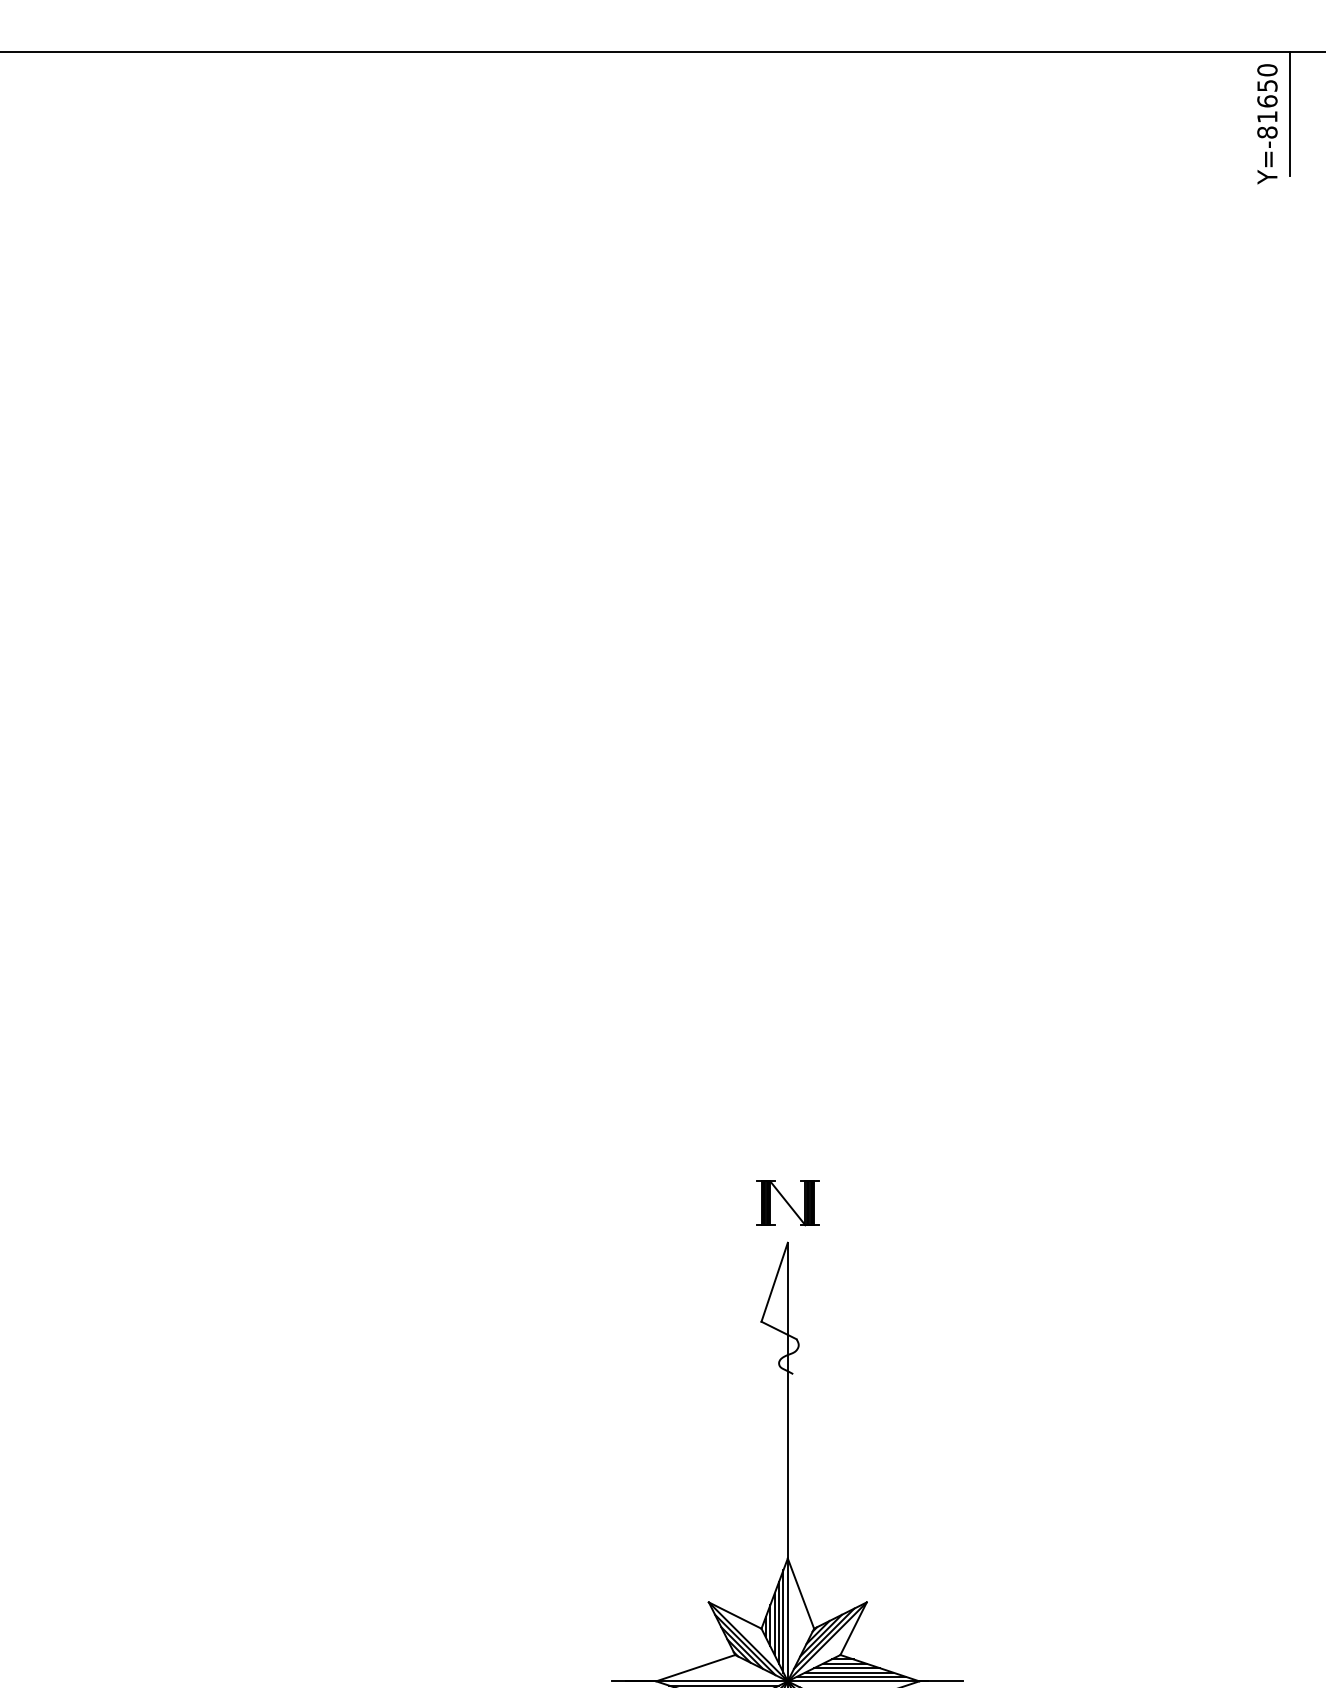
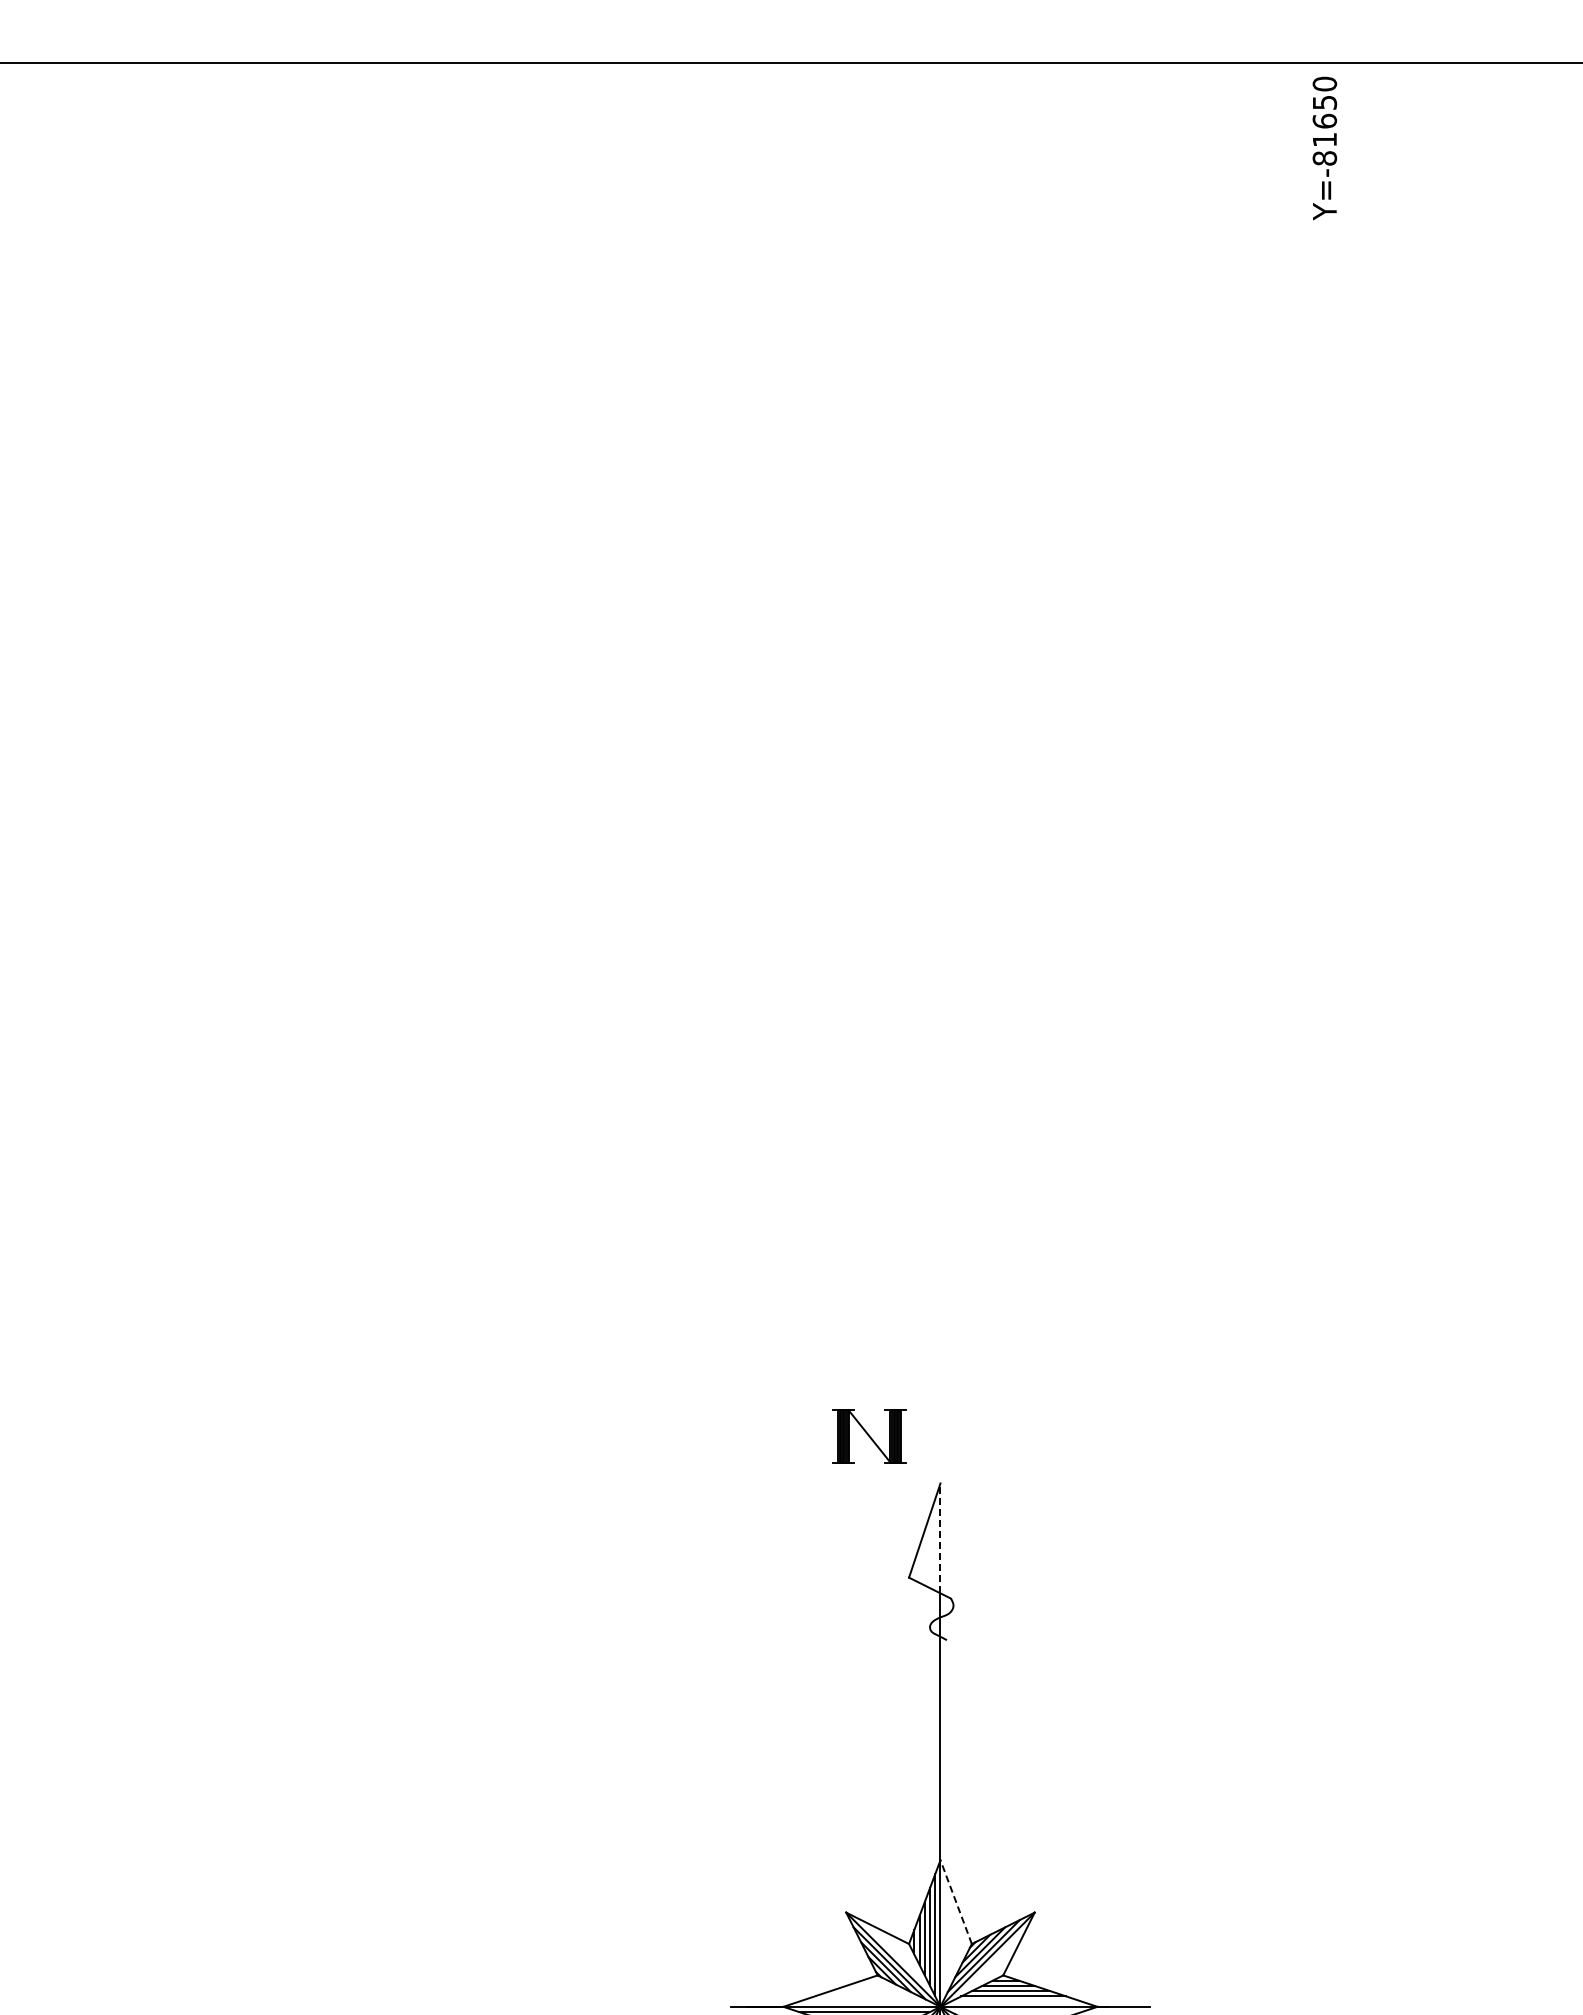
line: (1290, 114) -> (1540, 136), removed
text: (1267, 124) -> (1324, 148), moved
part: (787, 1203) -> (869, 1436), moved
line: (787, 1288) -> (940, 1538), solid -> dashed
line: (801, 1593) -> (956, 1902), solid -> dashed
line: (850, 1676) -> (1015, 2001), removed

